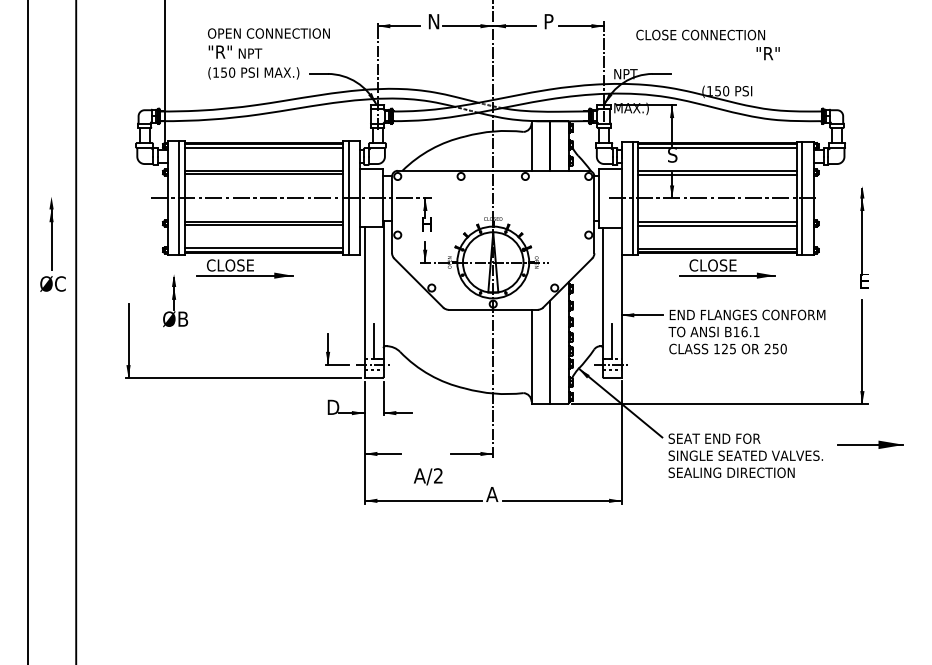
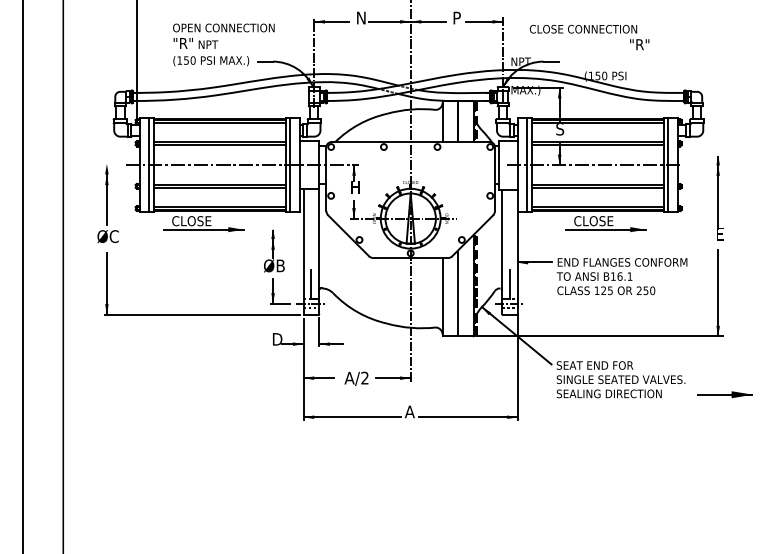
part: (52, 244) -> (107, 203), moved
part: (175, 301) -> (274, 251), moved
part: (870, 444) -> (724, 394), moved
text: (427, 476) -> (355, 378), moved

